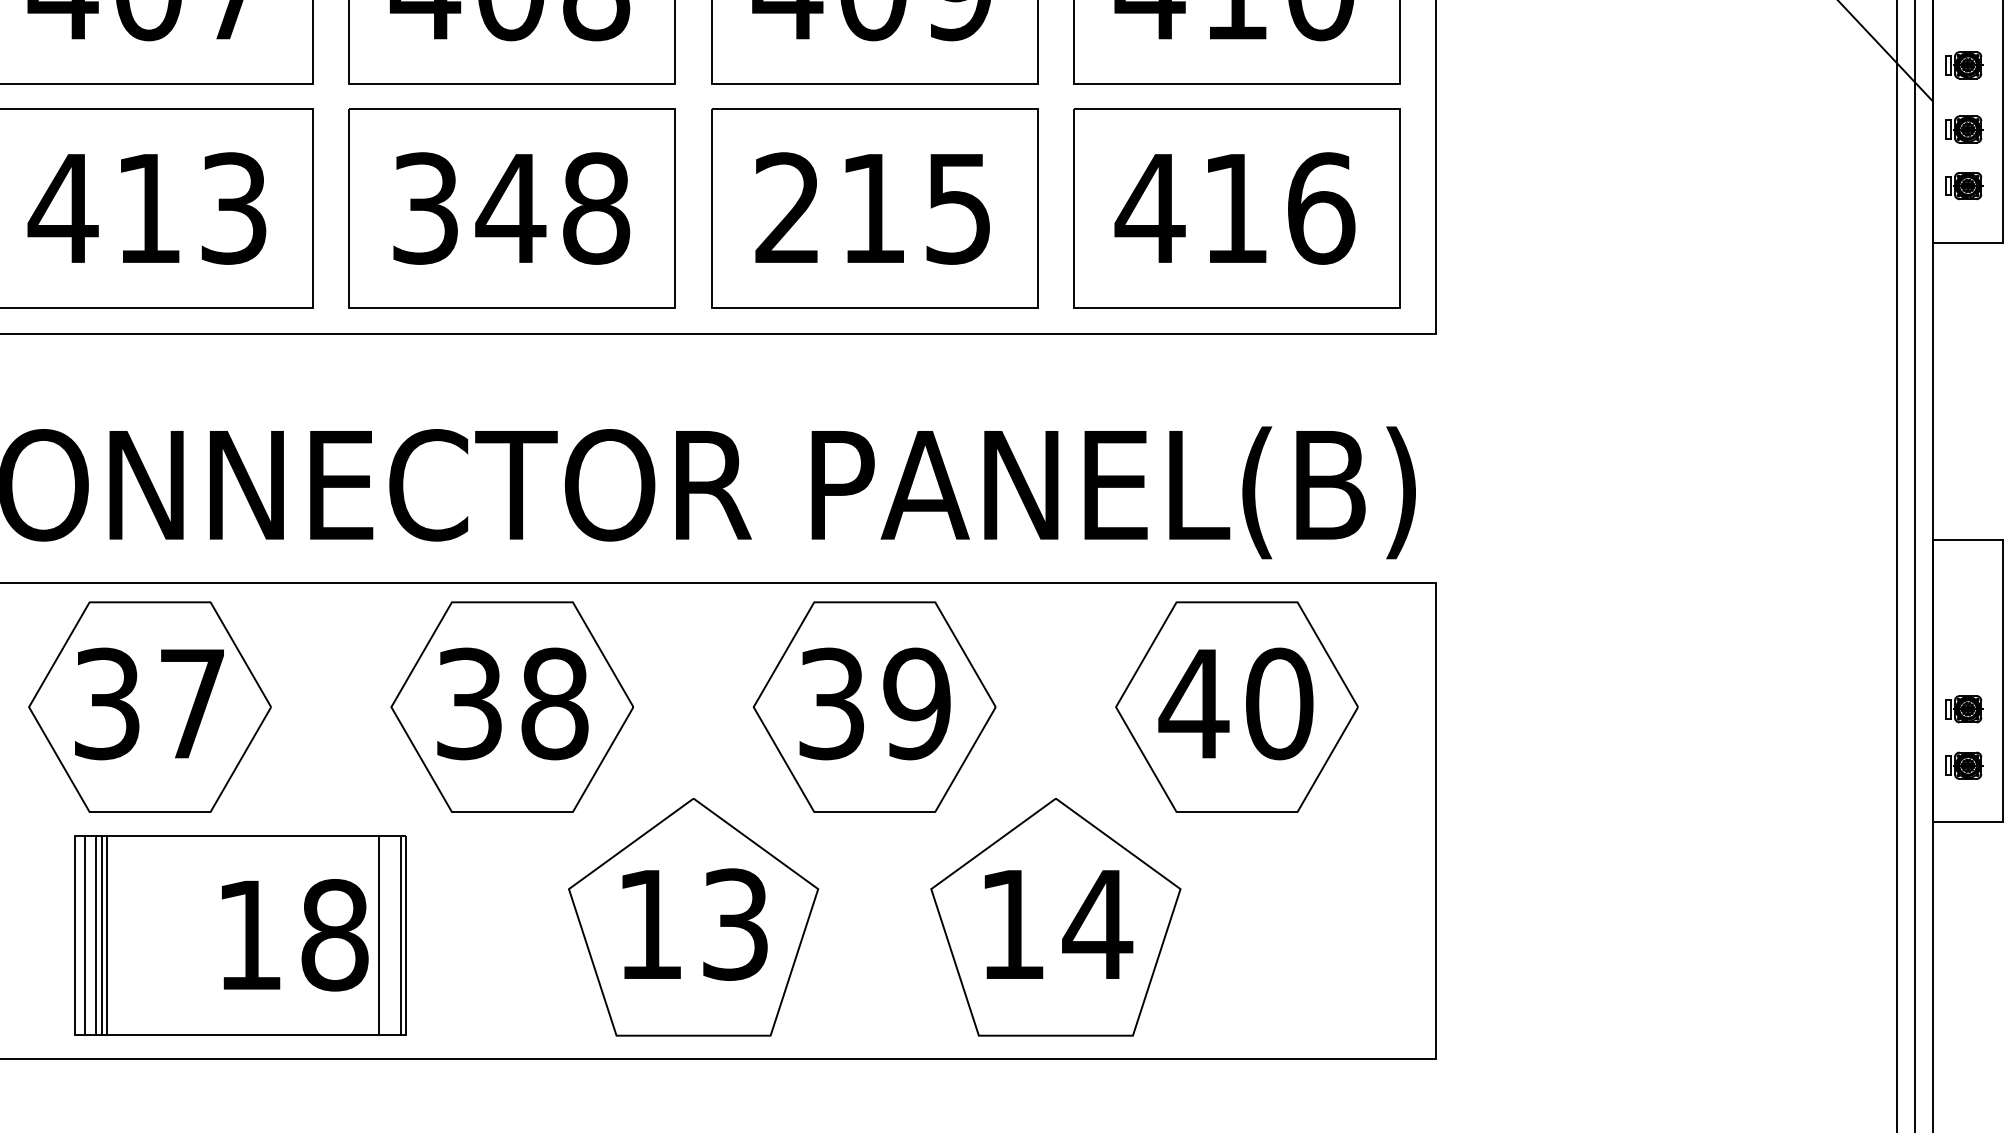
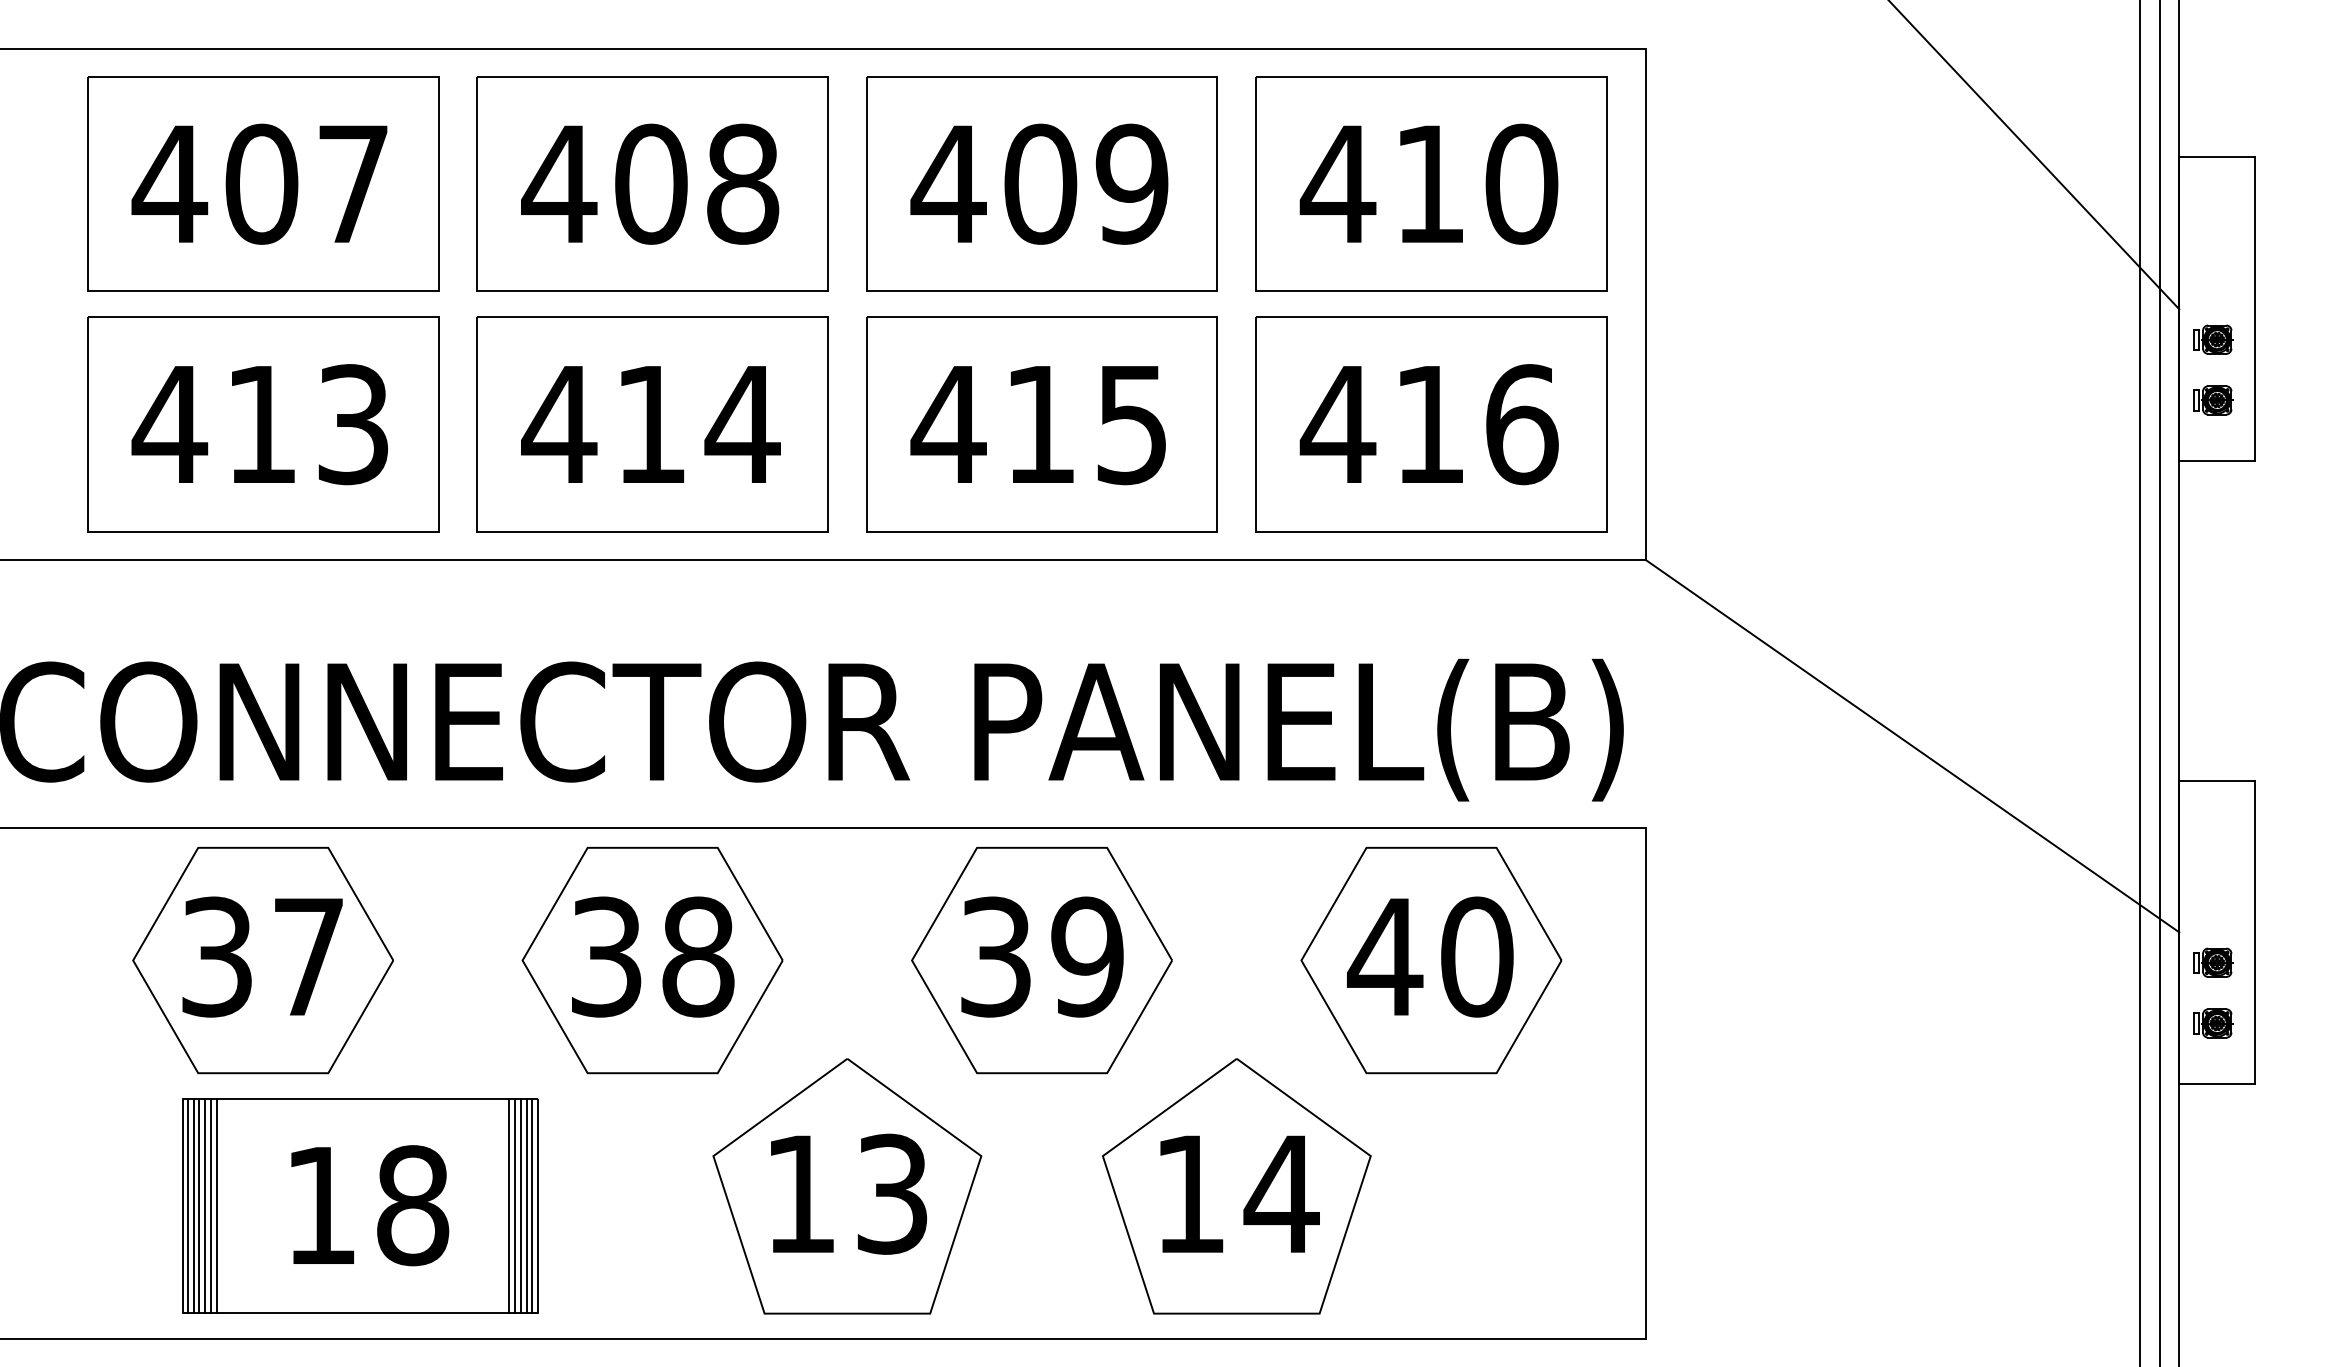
part: (1964, 65) -> (2213, 270), removed
text: (787, 207) -> (948, 423), 215 -> 415
text: (510, 208) -> (650, 424), 348 -> 414
line: (1684, 507) -> (1912, 745), added
line: (79, 935) -> (187, 1205), added
line: (90, 935) -> (199, 1205), added
text: (295, 935) -> (370, 1205), moved
line: (383, 935) -> (514, 1205), added
line: (389, 935) -> (520, 1205), added
line: (395, 935) -> (526, 1205), added

